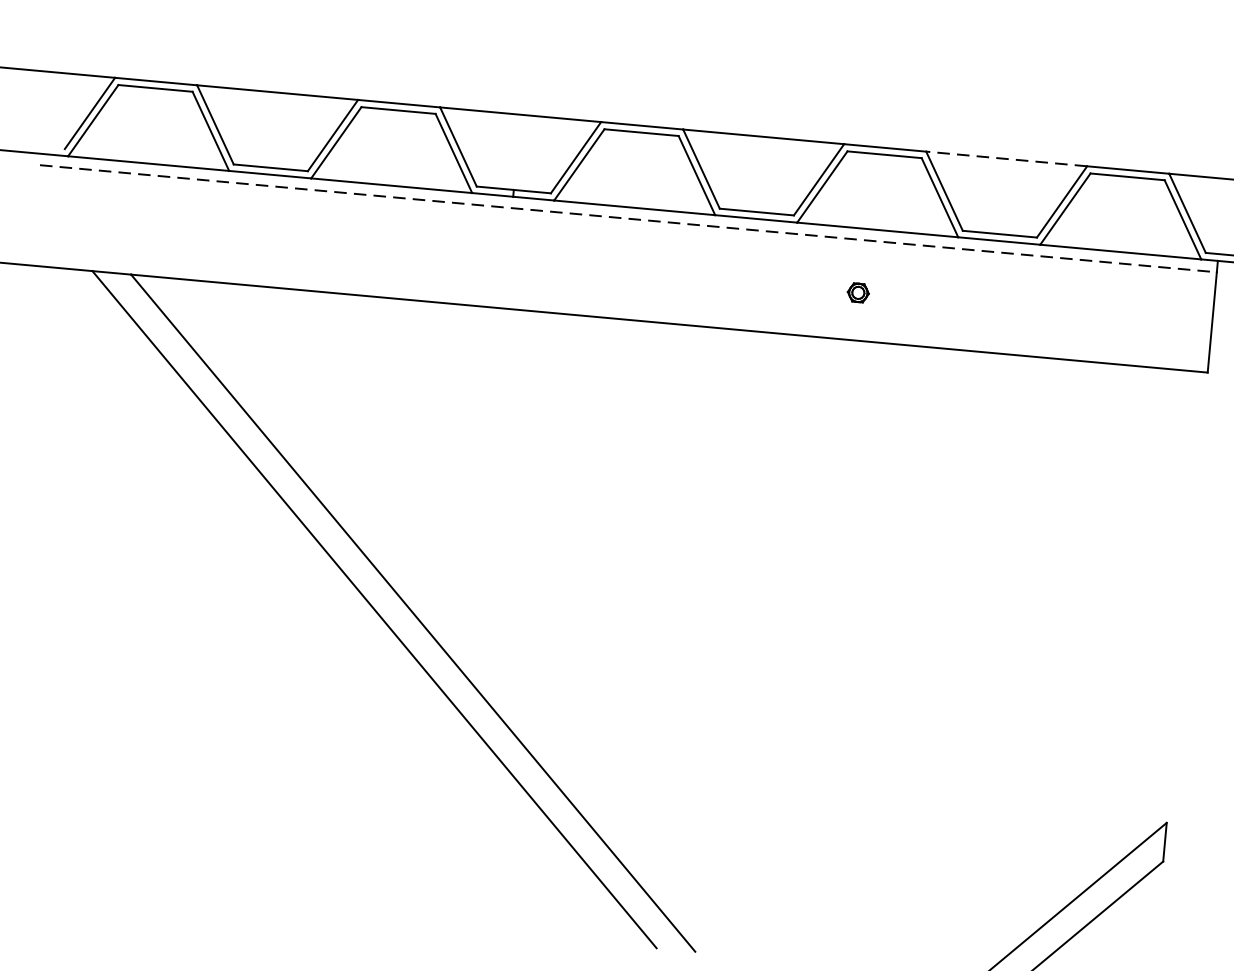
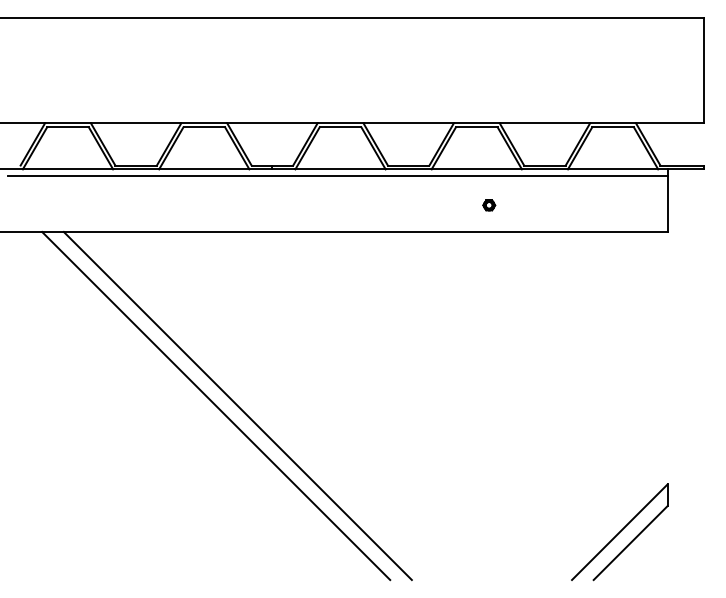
line: (1005, 159) -> (544, 123), dashed -> solid
line: (628, 218) -> (337, 175), dashed -> solid
part: (858, 293) -> (489, 205), moved

